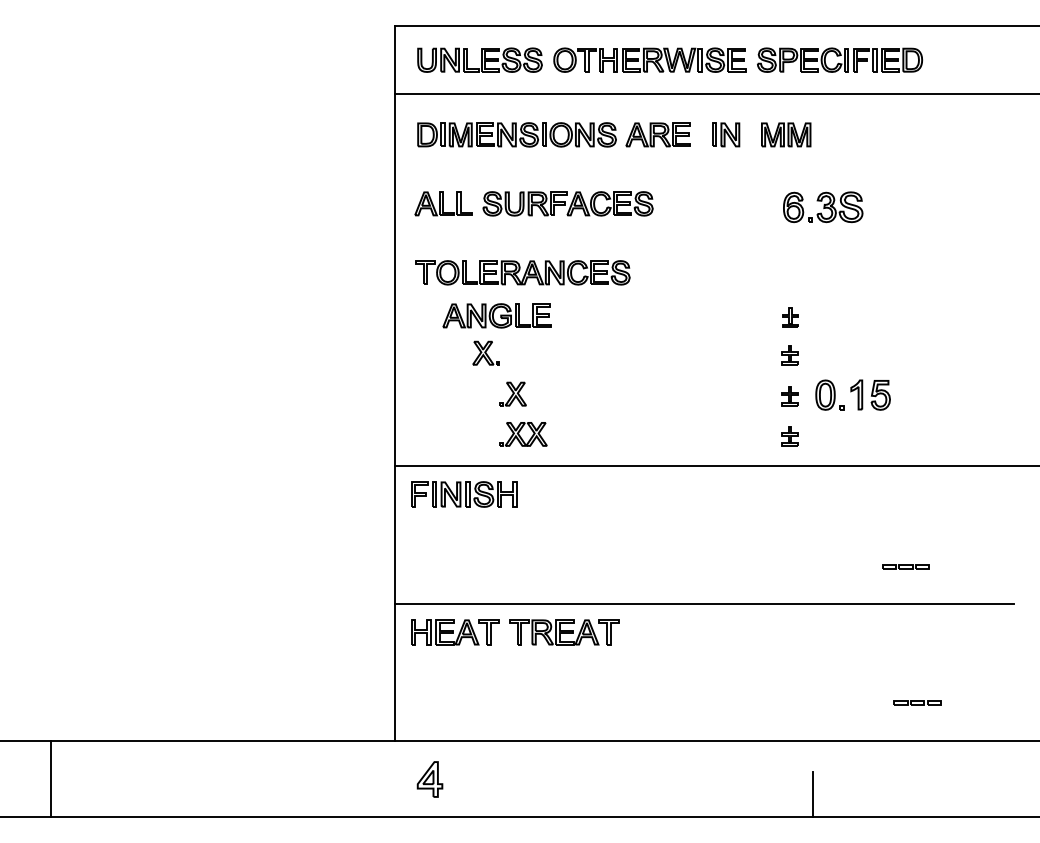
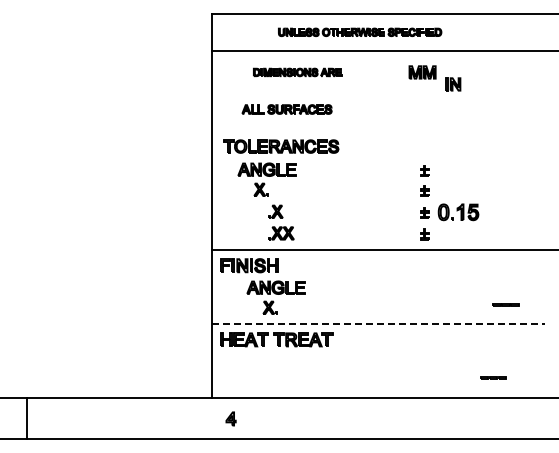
part: (668, 60) -> (359, 32), size x0.6
part: (553, 134) -> (297, 72), size x0.6
part: (726, 134) -> (453, 84), moved
part: (533, 203) -> (286, 109), size x0.7
part: (823, 207) -> (442, 111), removed
part: (512, 553) -> (275, 297), added
line: (905, 566) -> (505, 304), moved
line: (706, 603) -> (379, 324), solid -> dashed
part: (428, 778) -> (230, 418), size x0.7
line: (813, 793) -> (437, 426), removed

